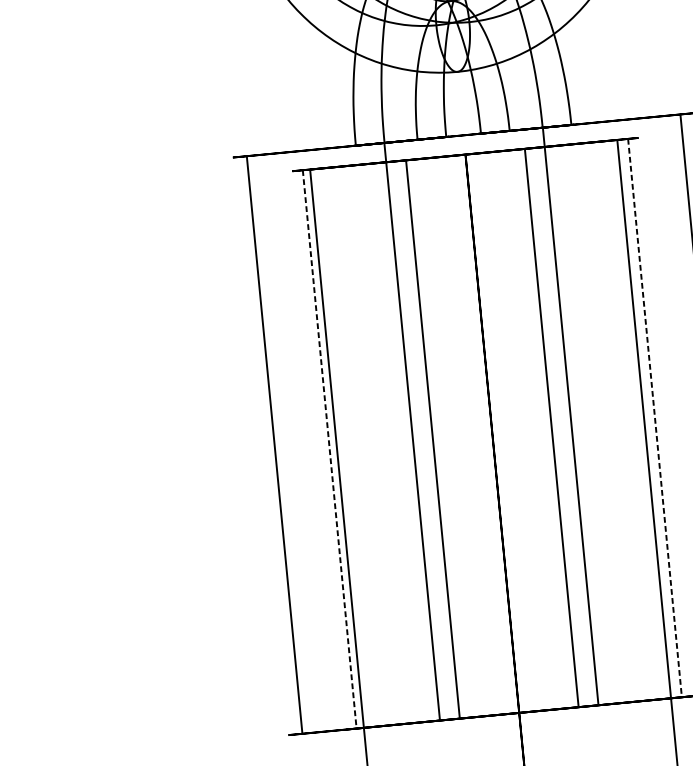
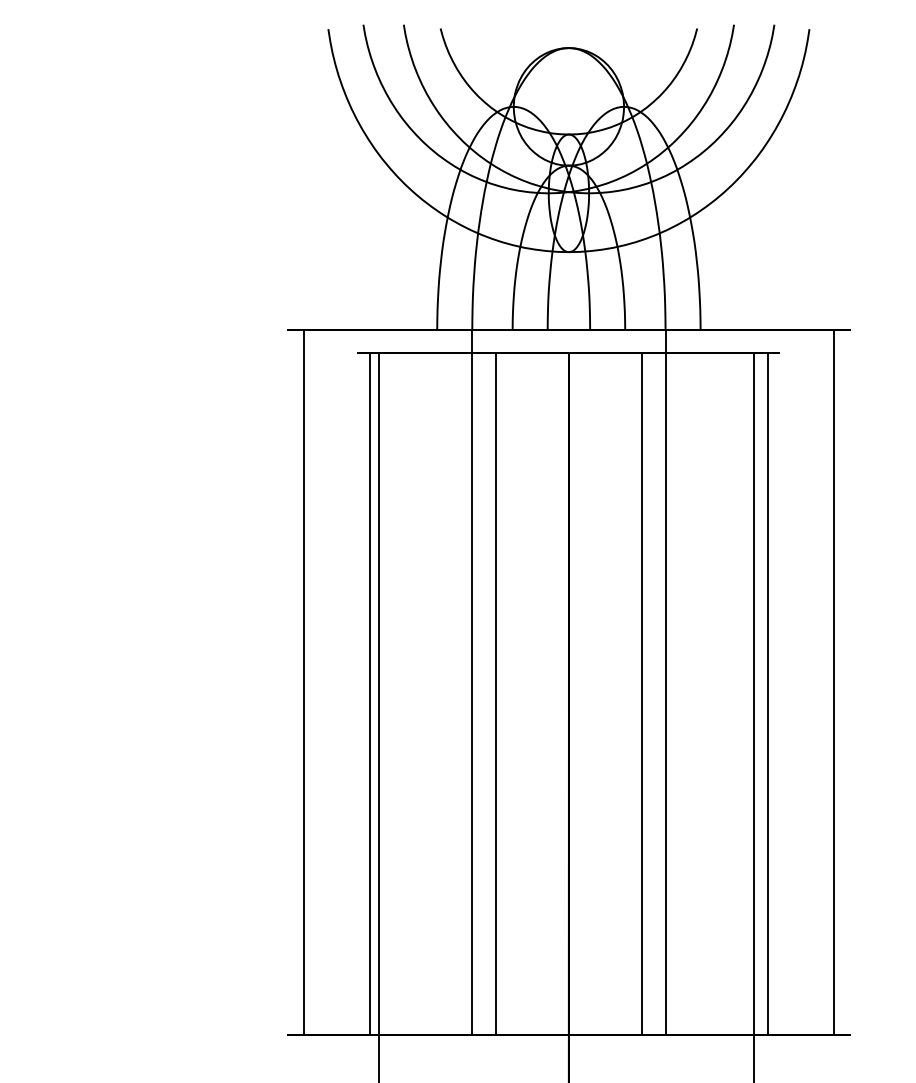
line: (654, 418) -> (767, 694), dashed -> solid
line: (329, 449) -> (370, 694), dashed -> solid

